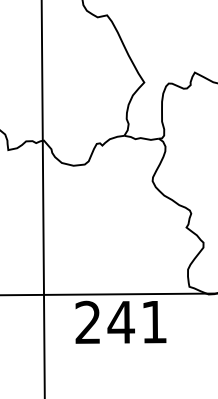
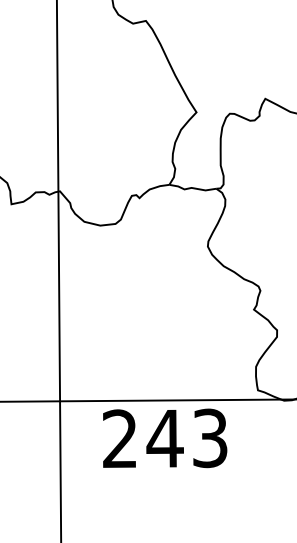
text: (154, 321) -> (210, 437), 241 -> 243

